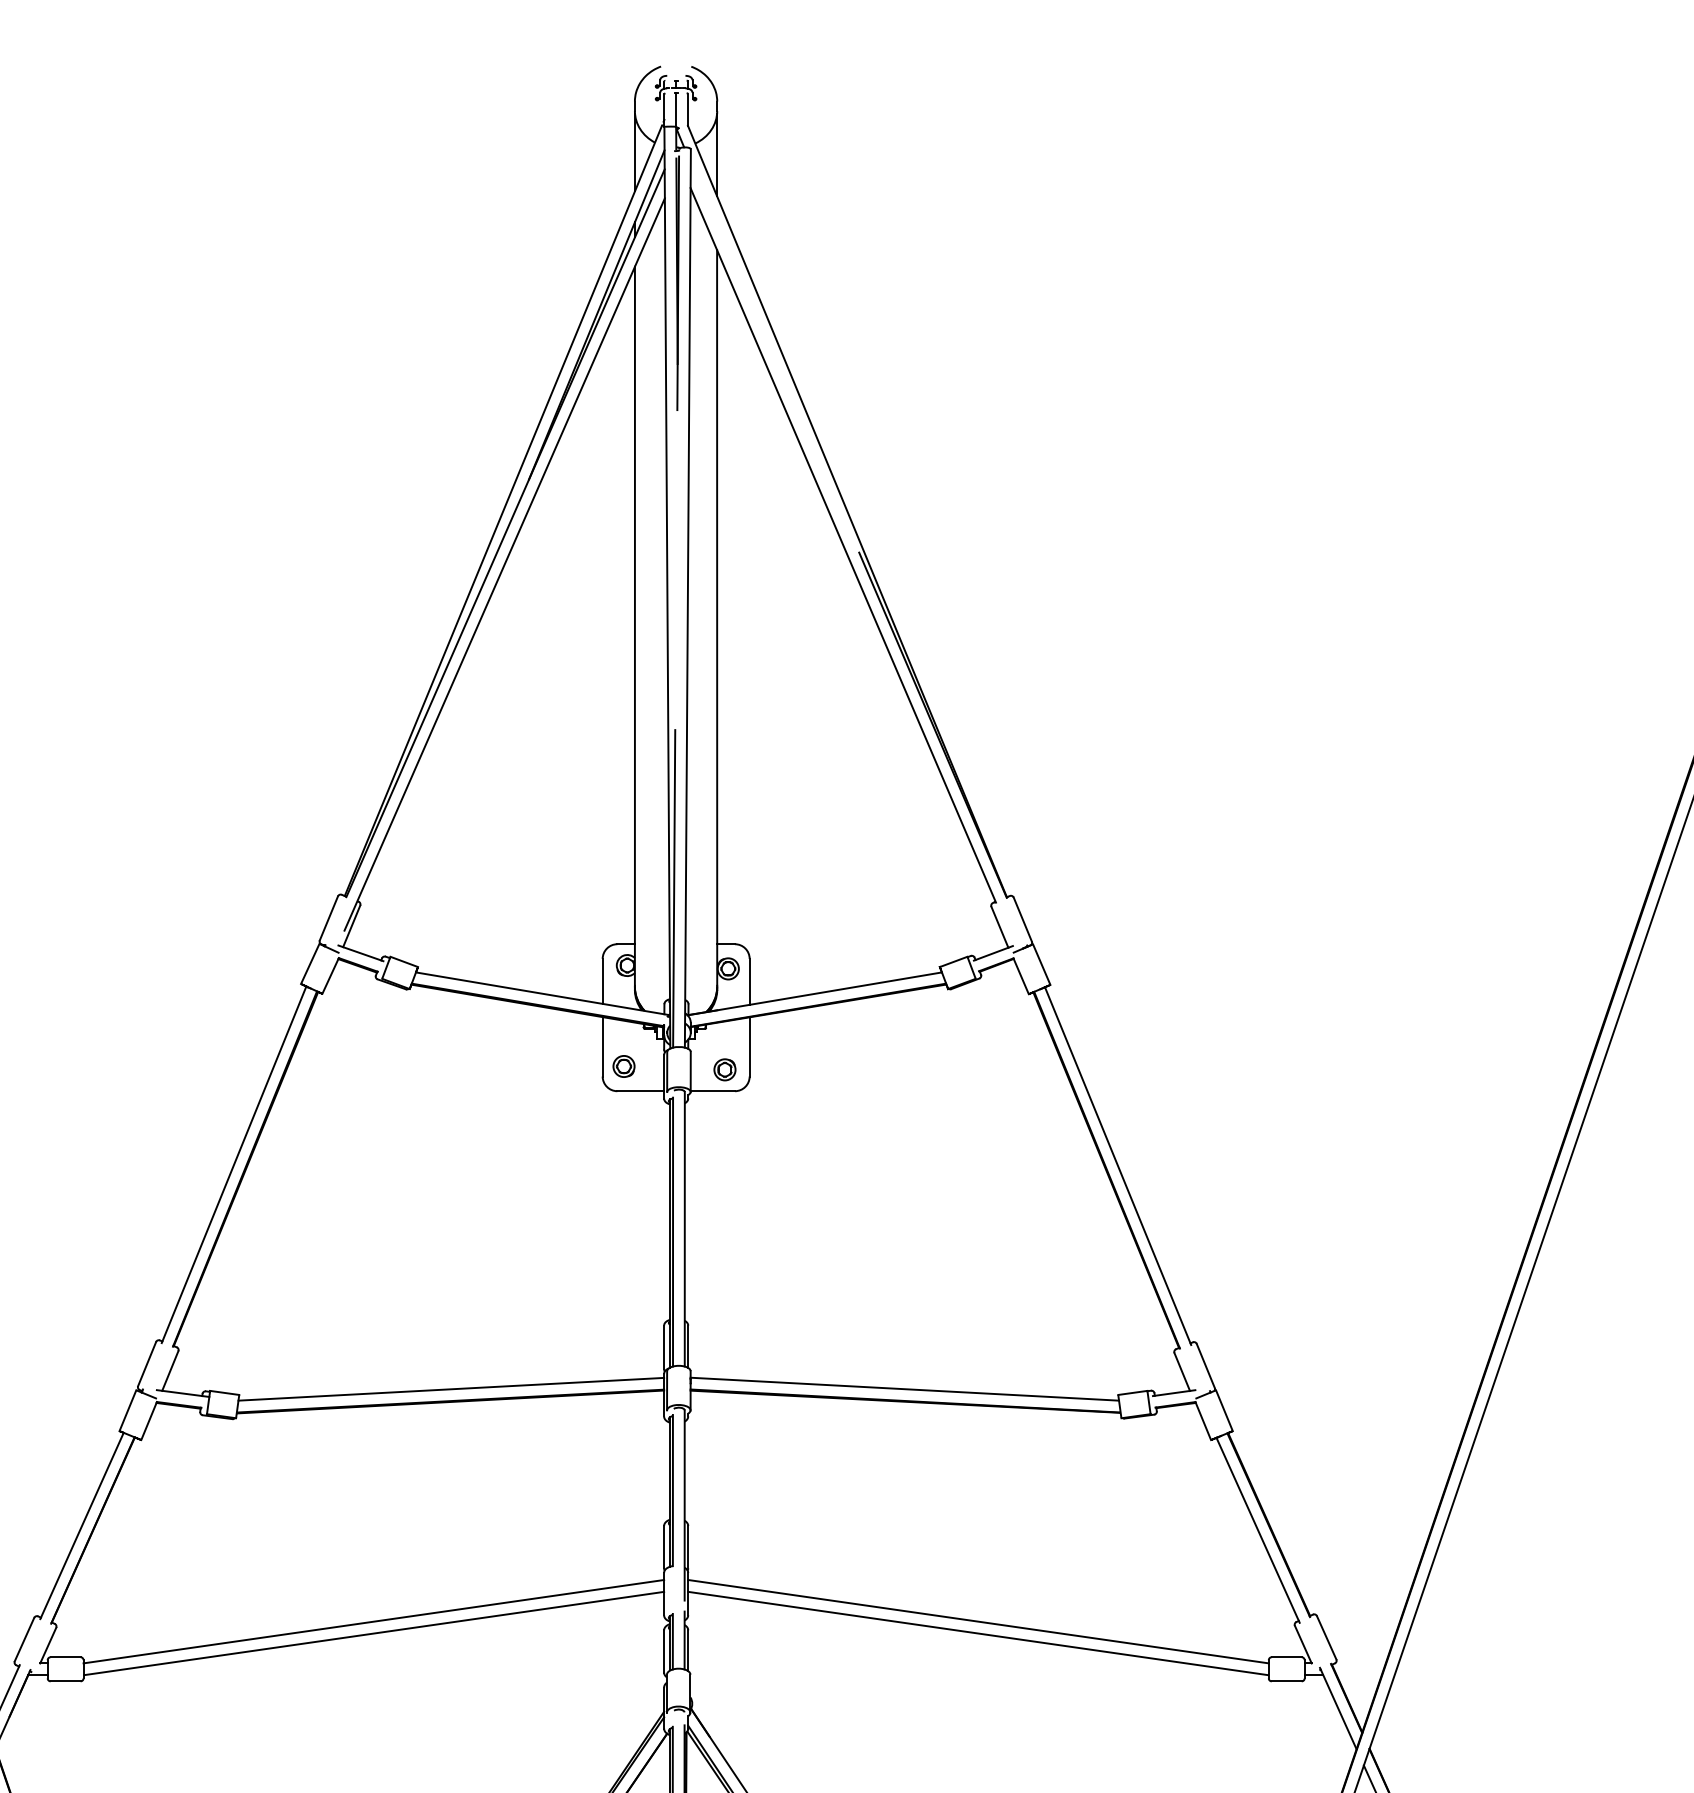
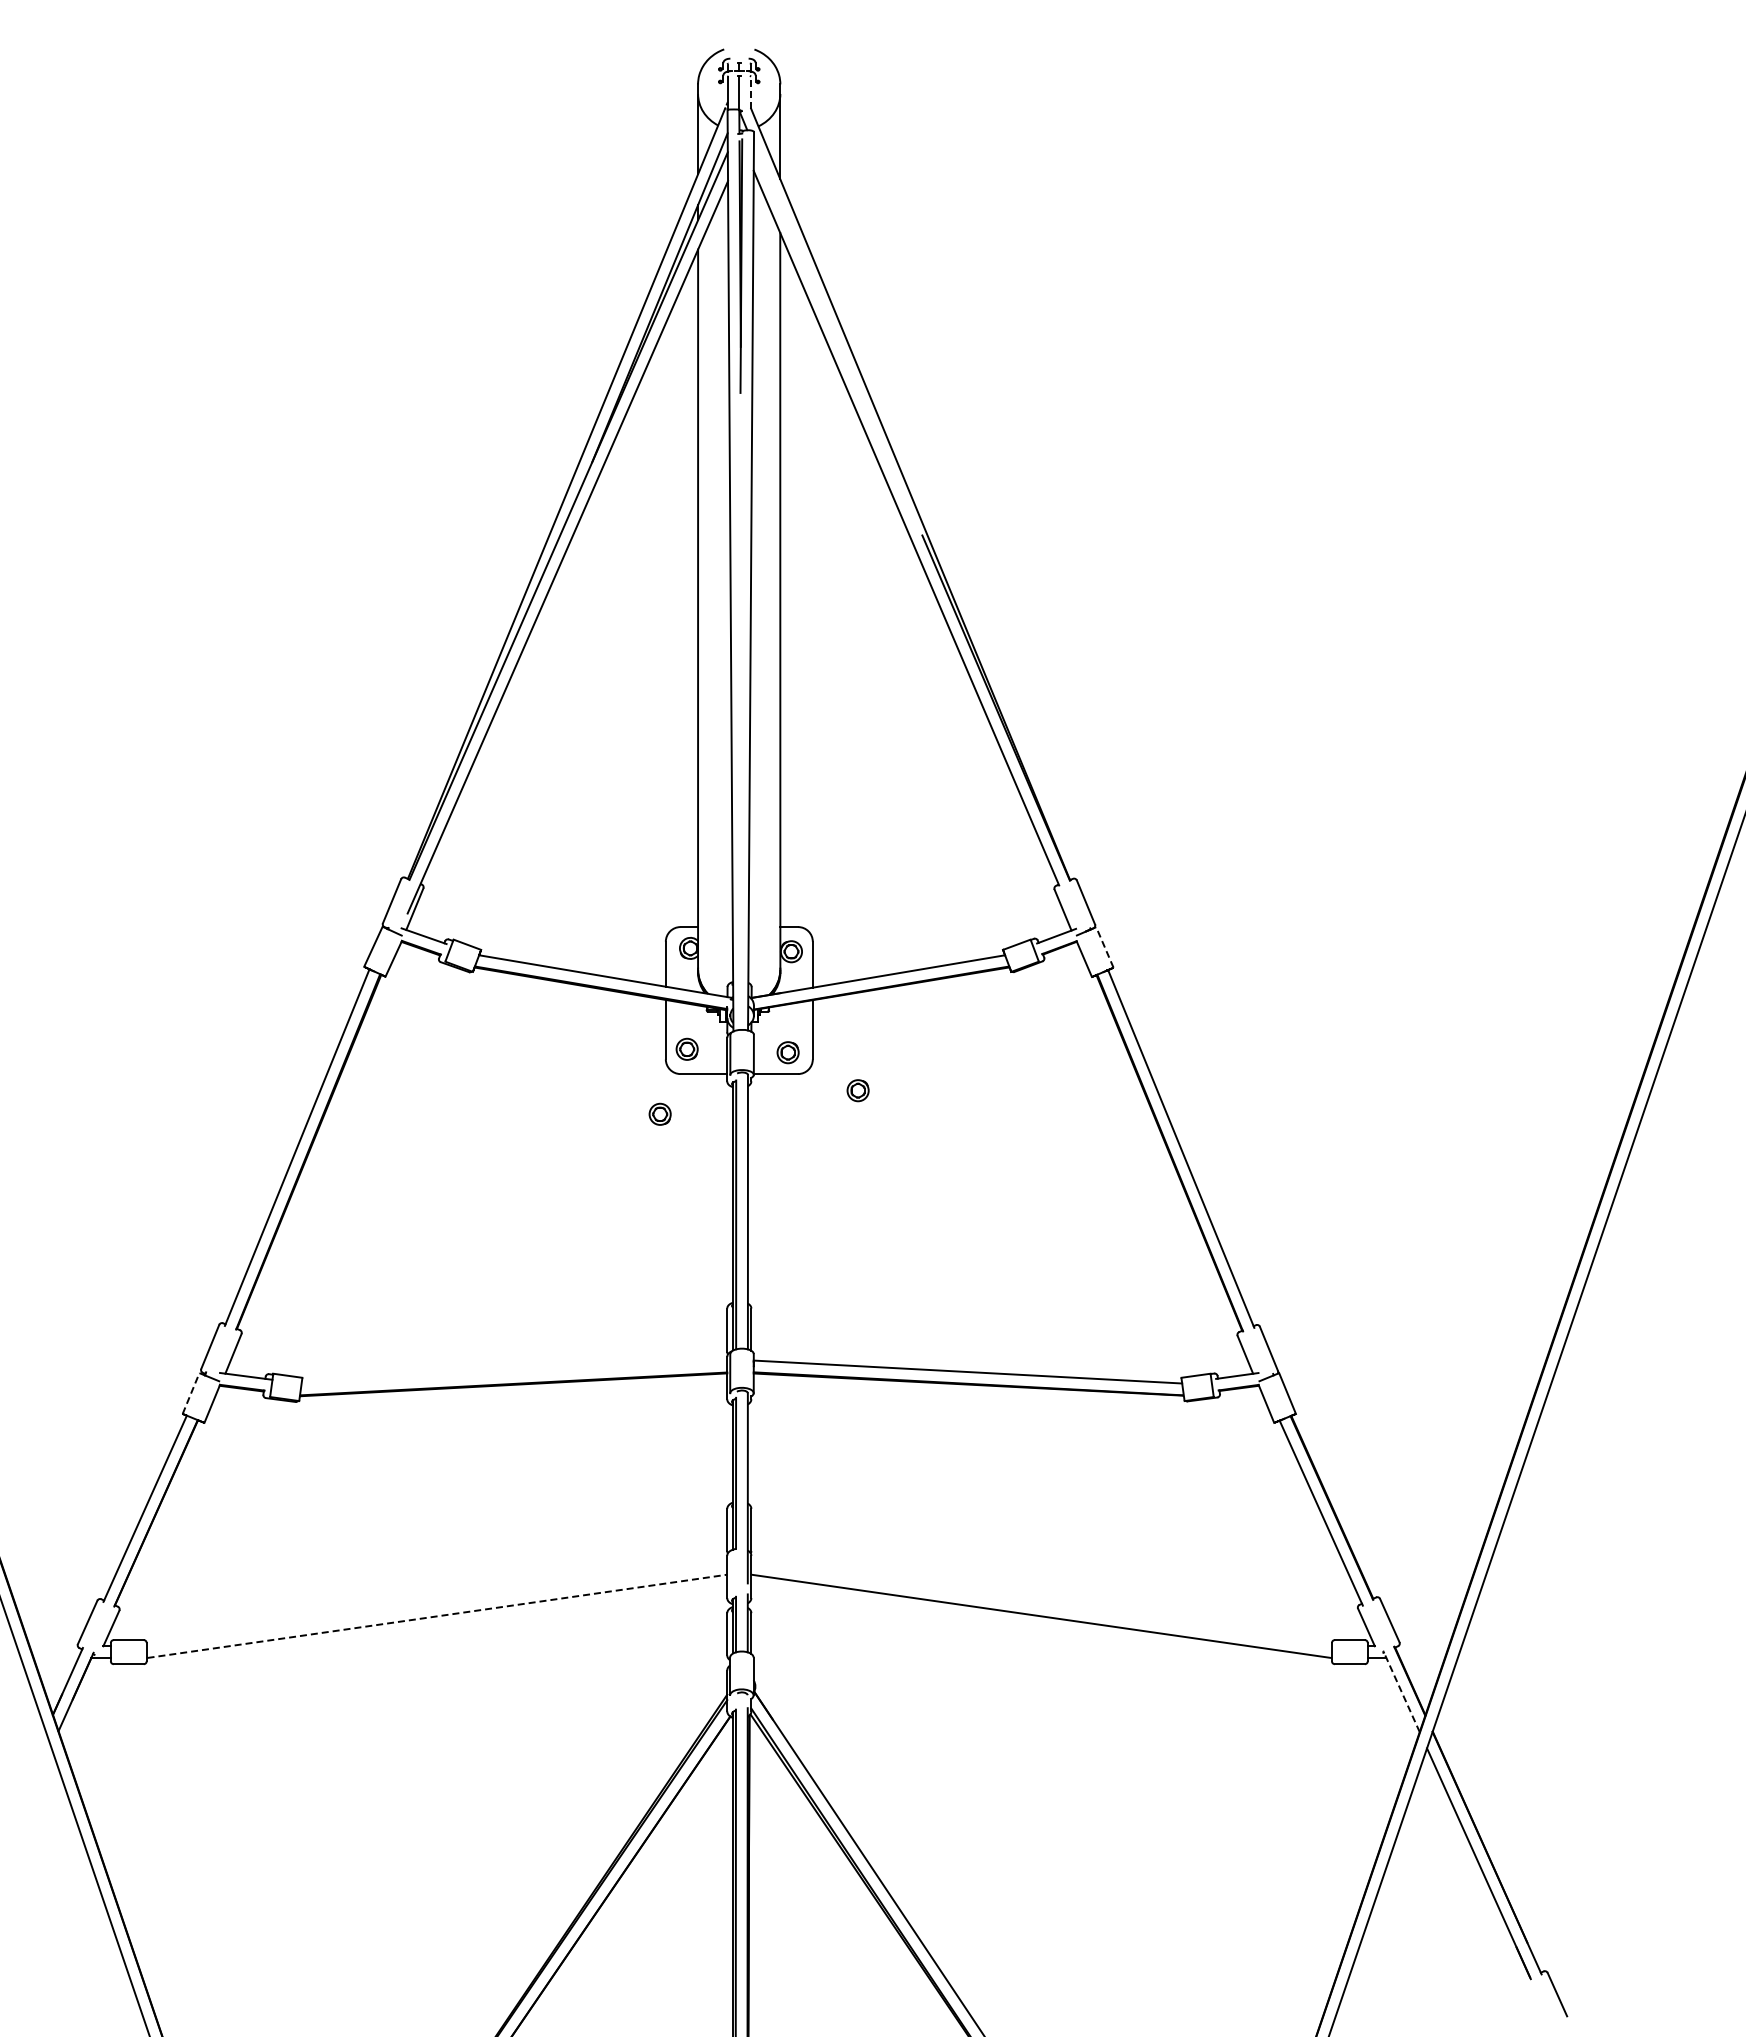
line: (688, 109) -> (751, 92), solid -> dashed
line: (674, 888) -> (737, 871), removed
line: (1041, 964) -> (1104, 947), solid -> dashed
part: (794, 1107) -> (857, 1090), added
part: (596, 1130) -> (659, 1113), added
line: (451, 1388) -> (514, 1371), removed
line: (128, 1410) -> (191, 1393), solid -> dashed
line: (373, 1621) -> (436, 1604), removed
line: (978, 1621) -> (1041, 1604), removed
line: (374, 1633) -> (437, 1616), solid -> dashed
line: (1338, 1708) -> (1401, 1691), solid -> dashed

